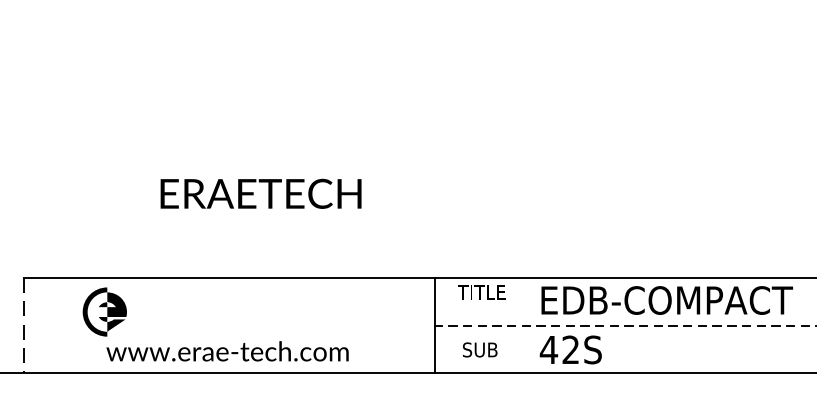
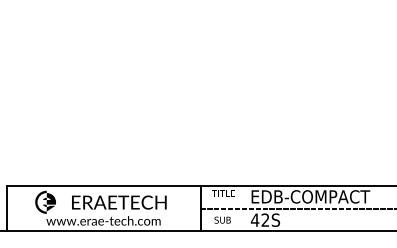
text: (261, 193) -> (119, 202), moved
line: (23, 325) -> (7, 208), dashed -> solid

